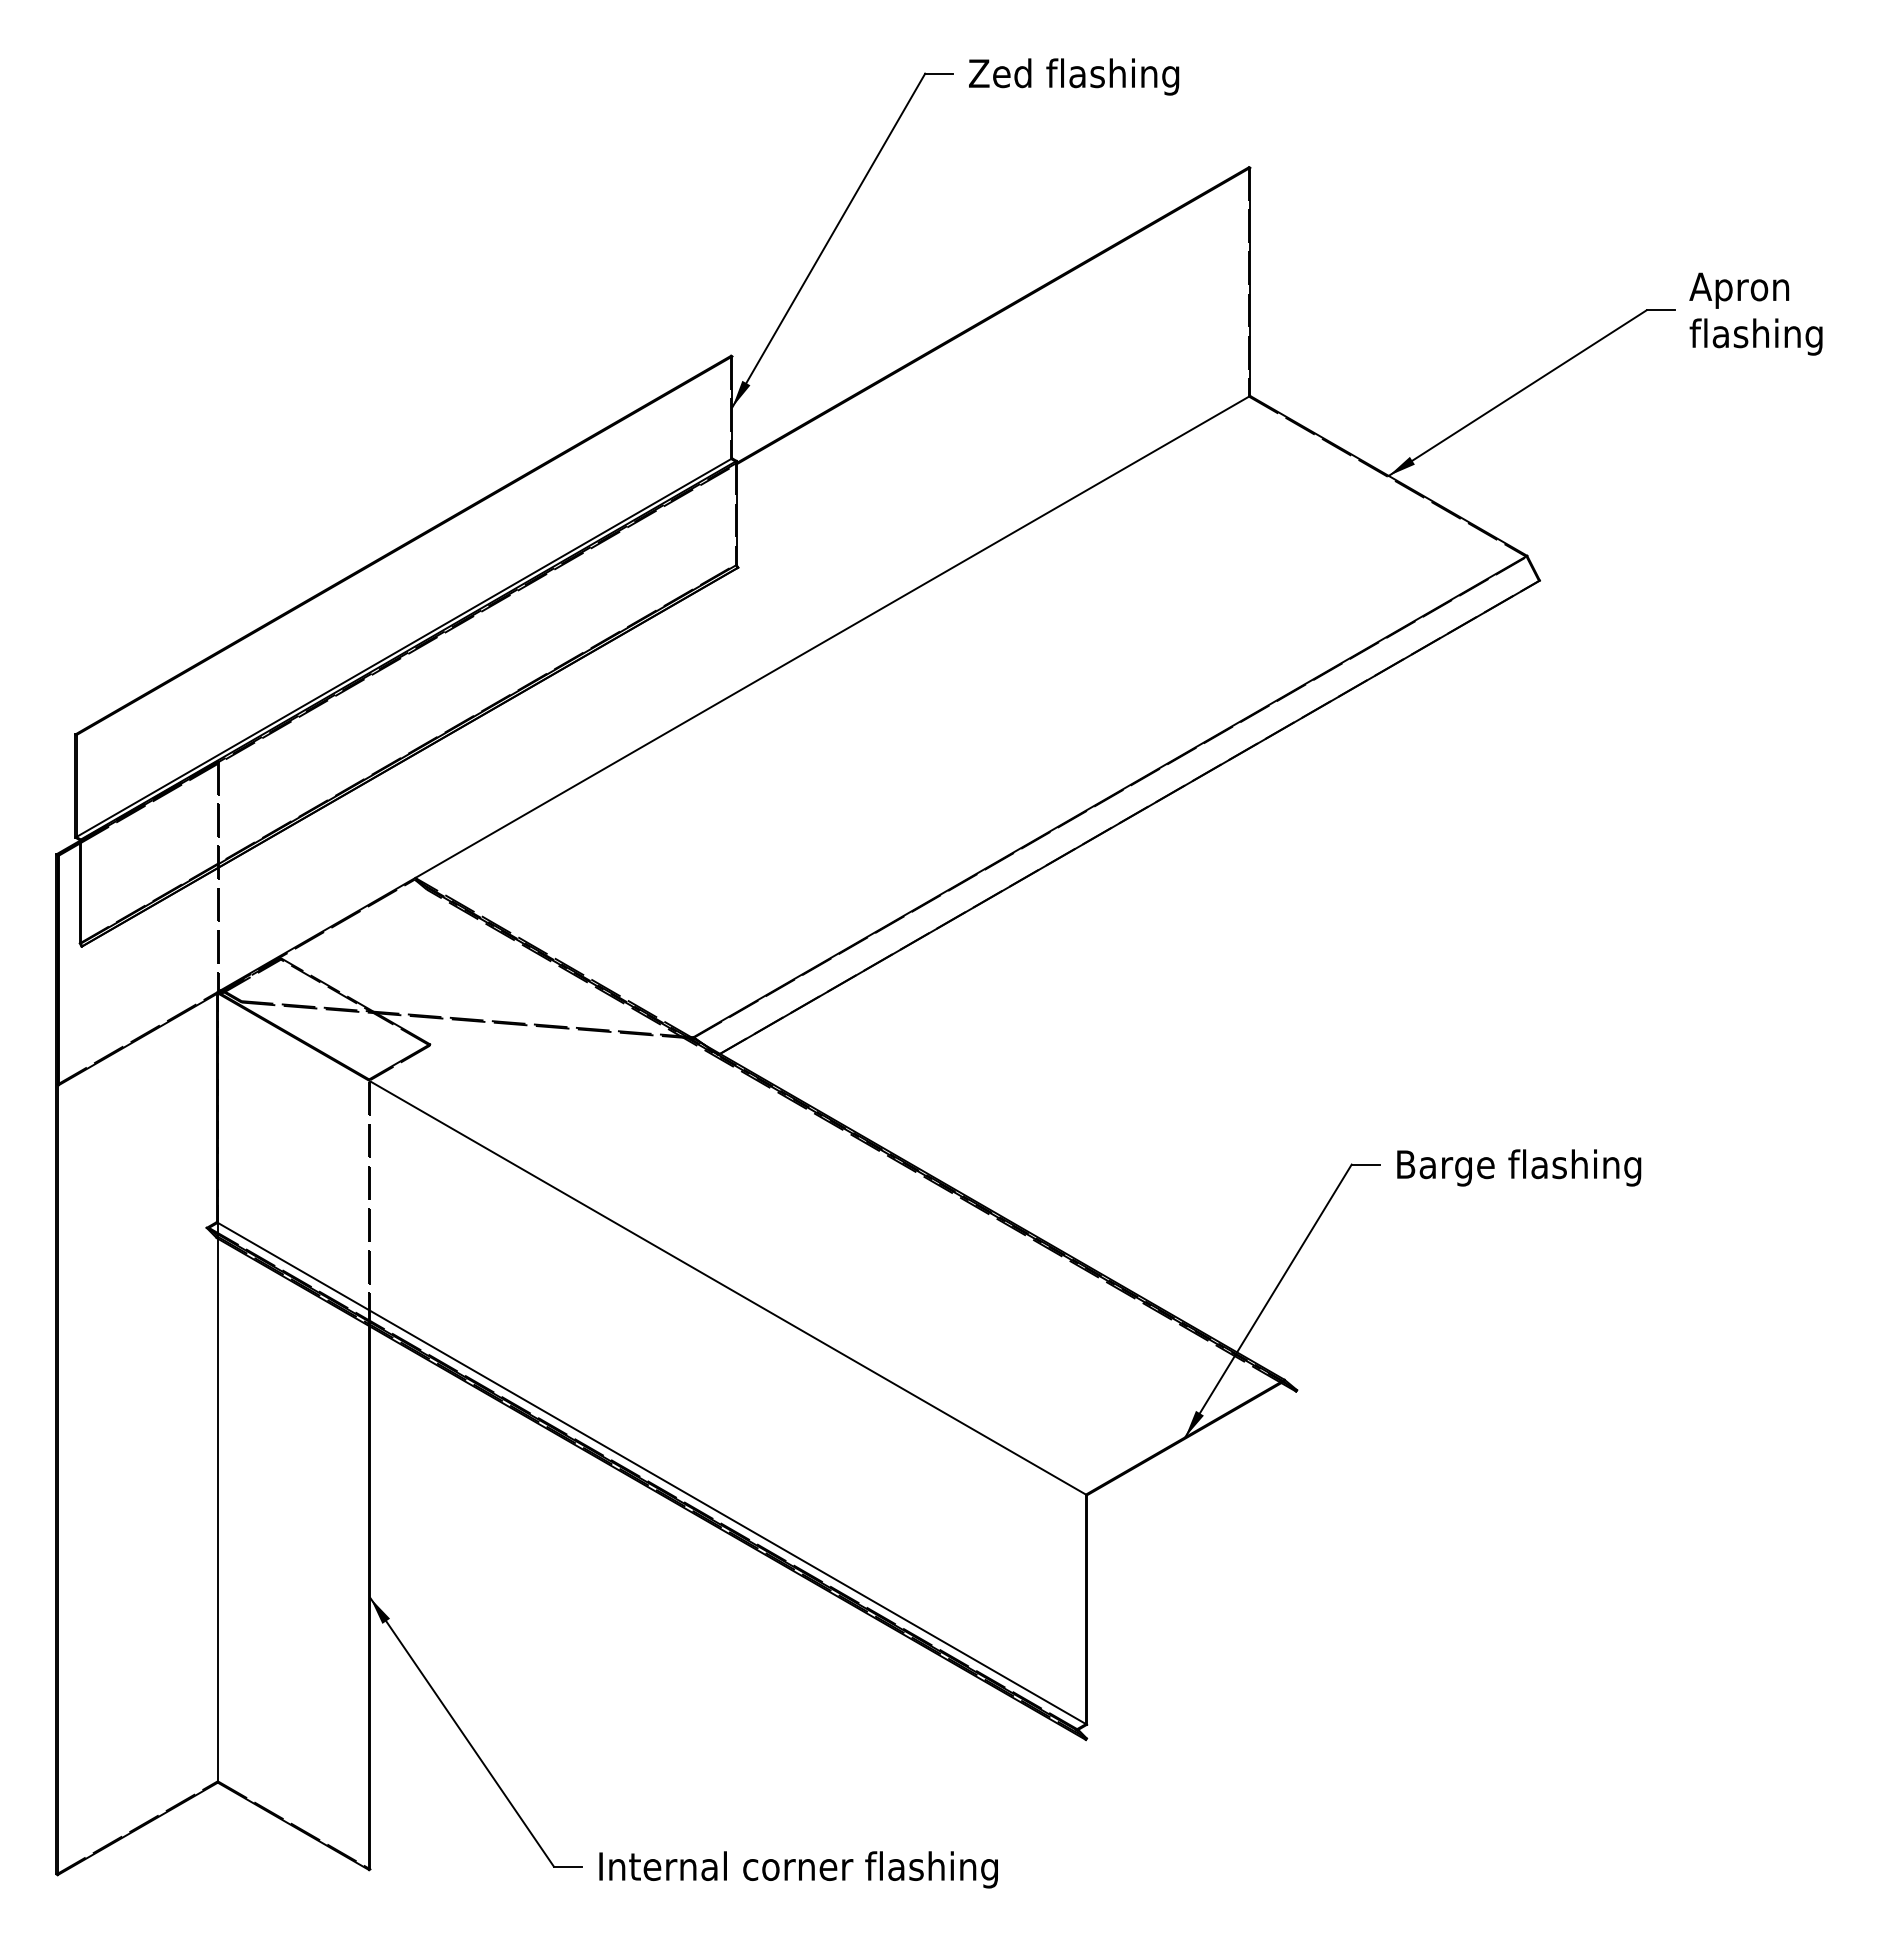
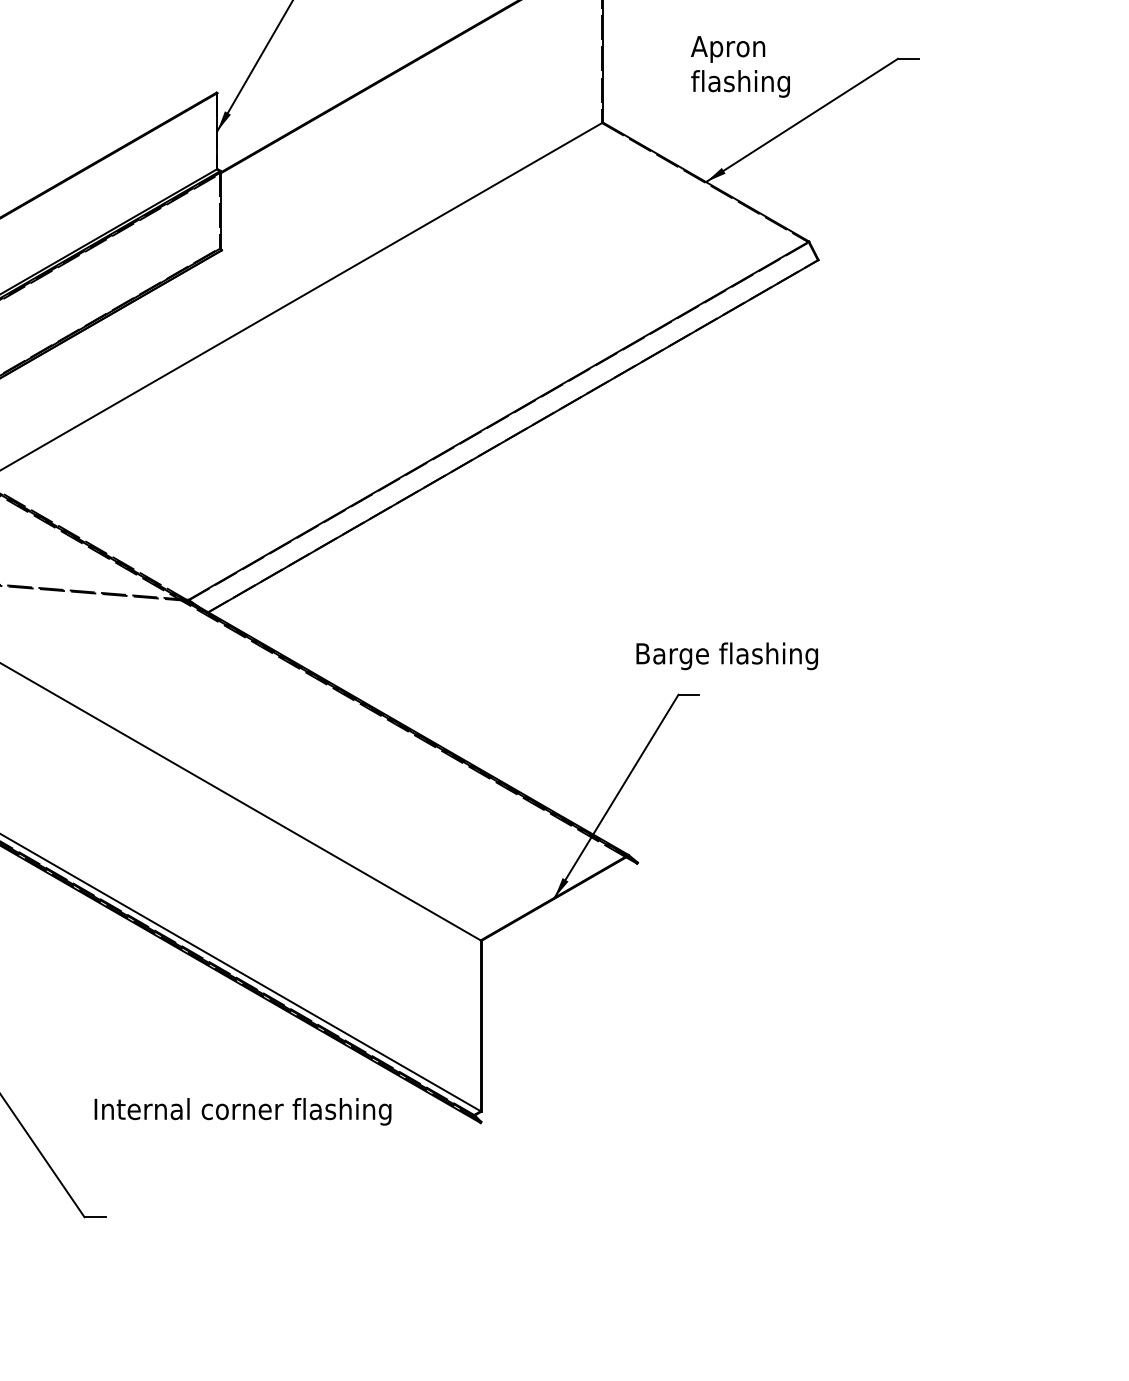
text: (1755, 313) -> (740, 66), moved
text: (1519, 1167) -> (727, 655), moved
text: (798, 1869) -> (242, 1111), moved

